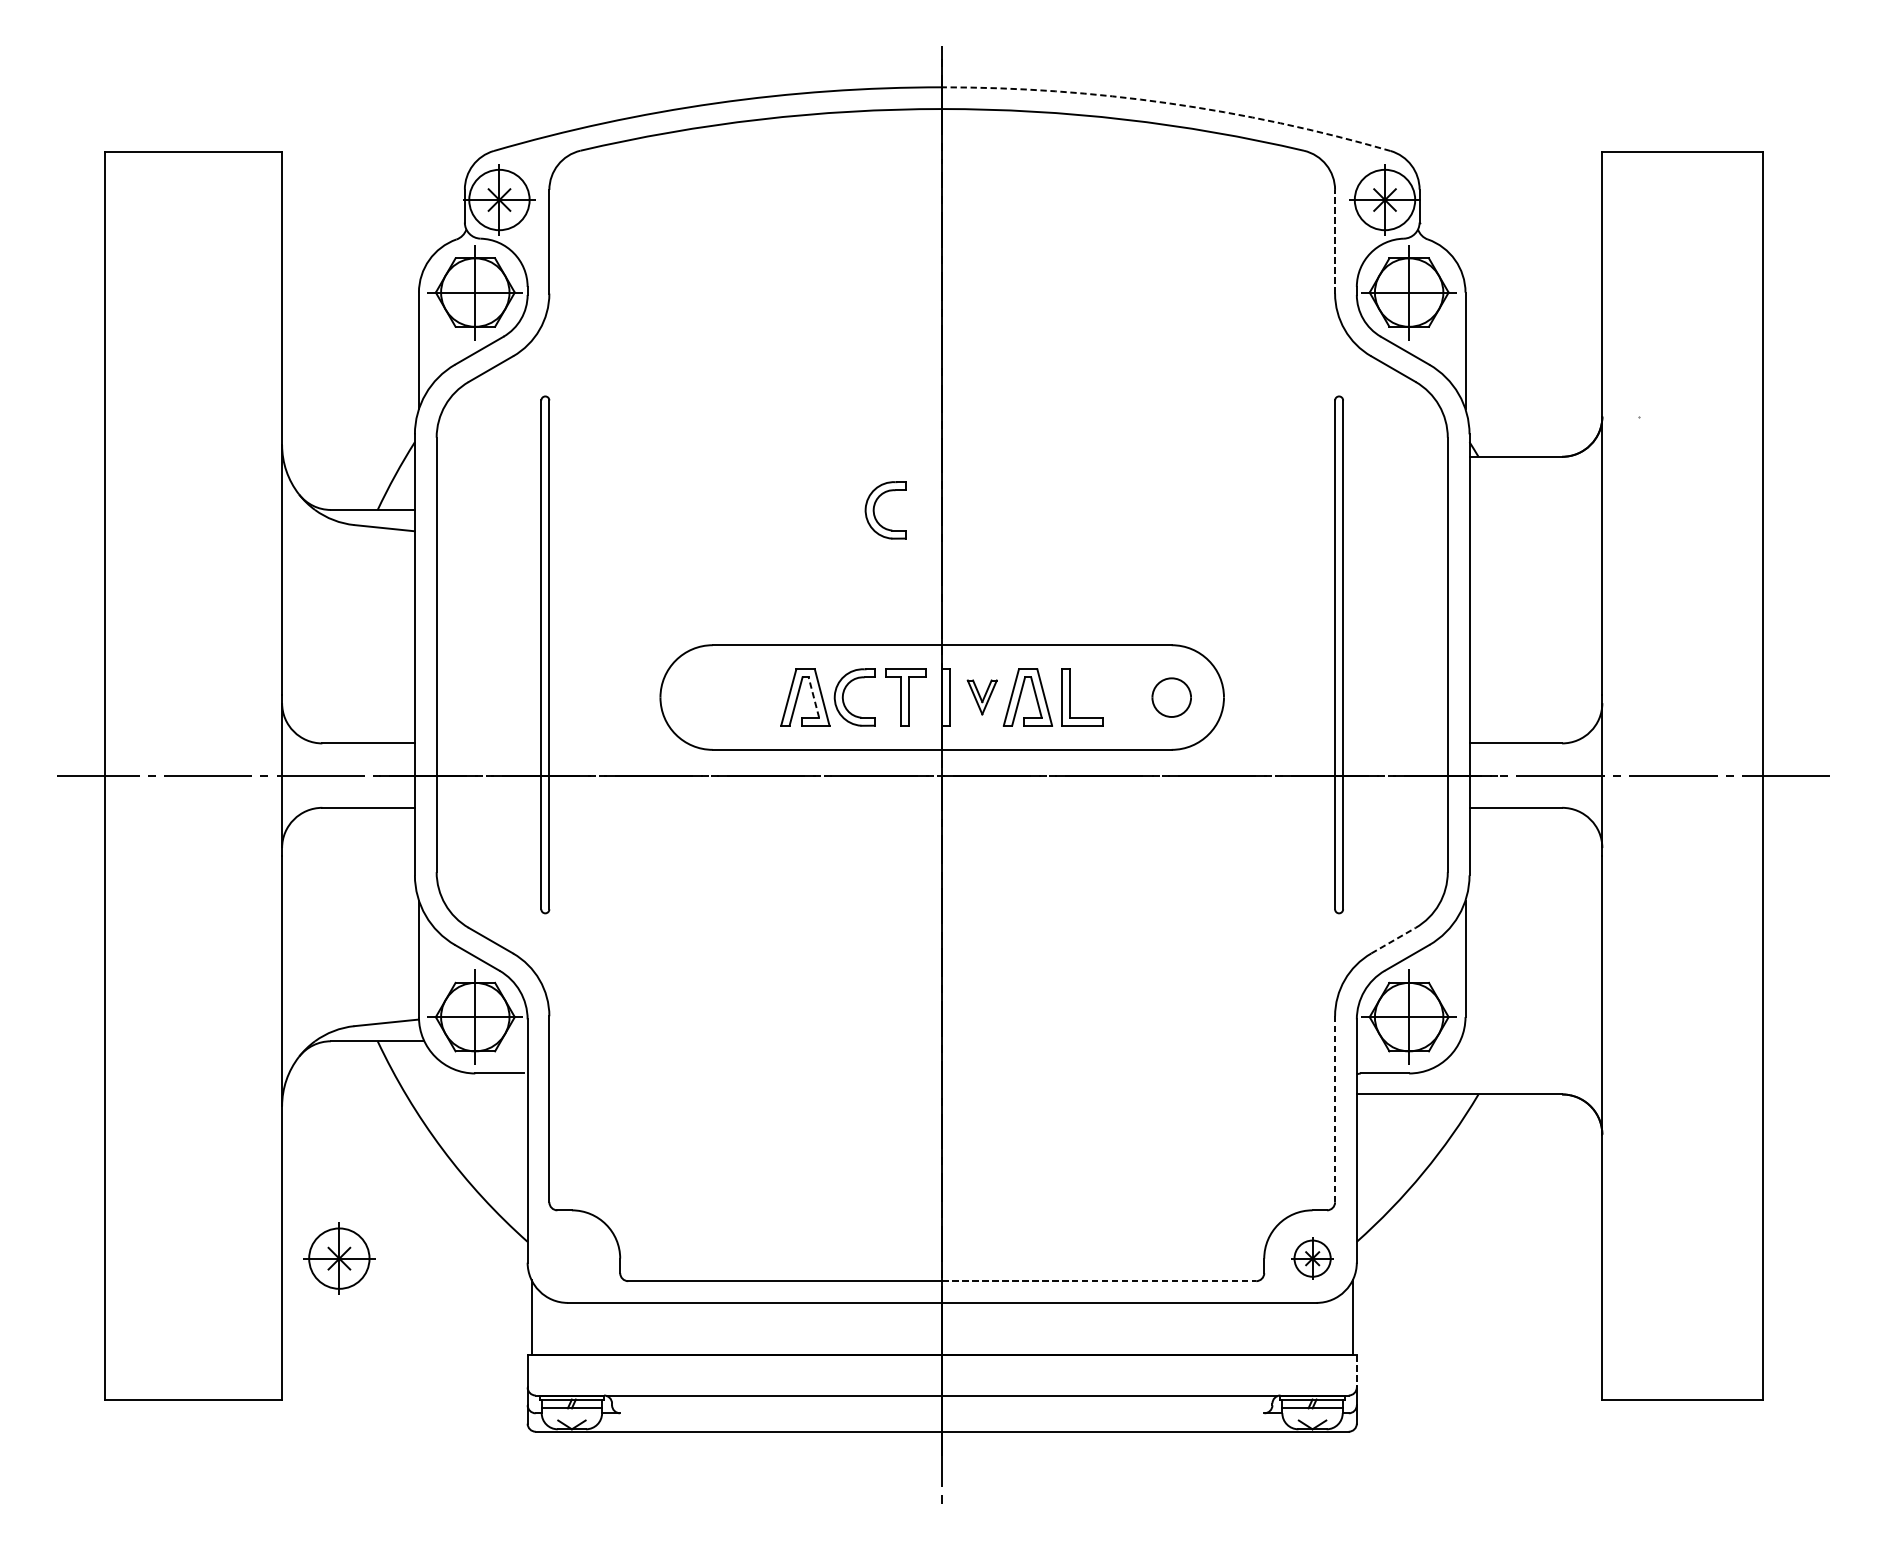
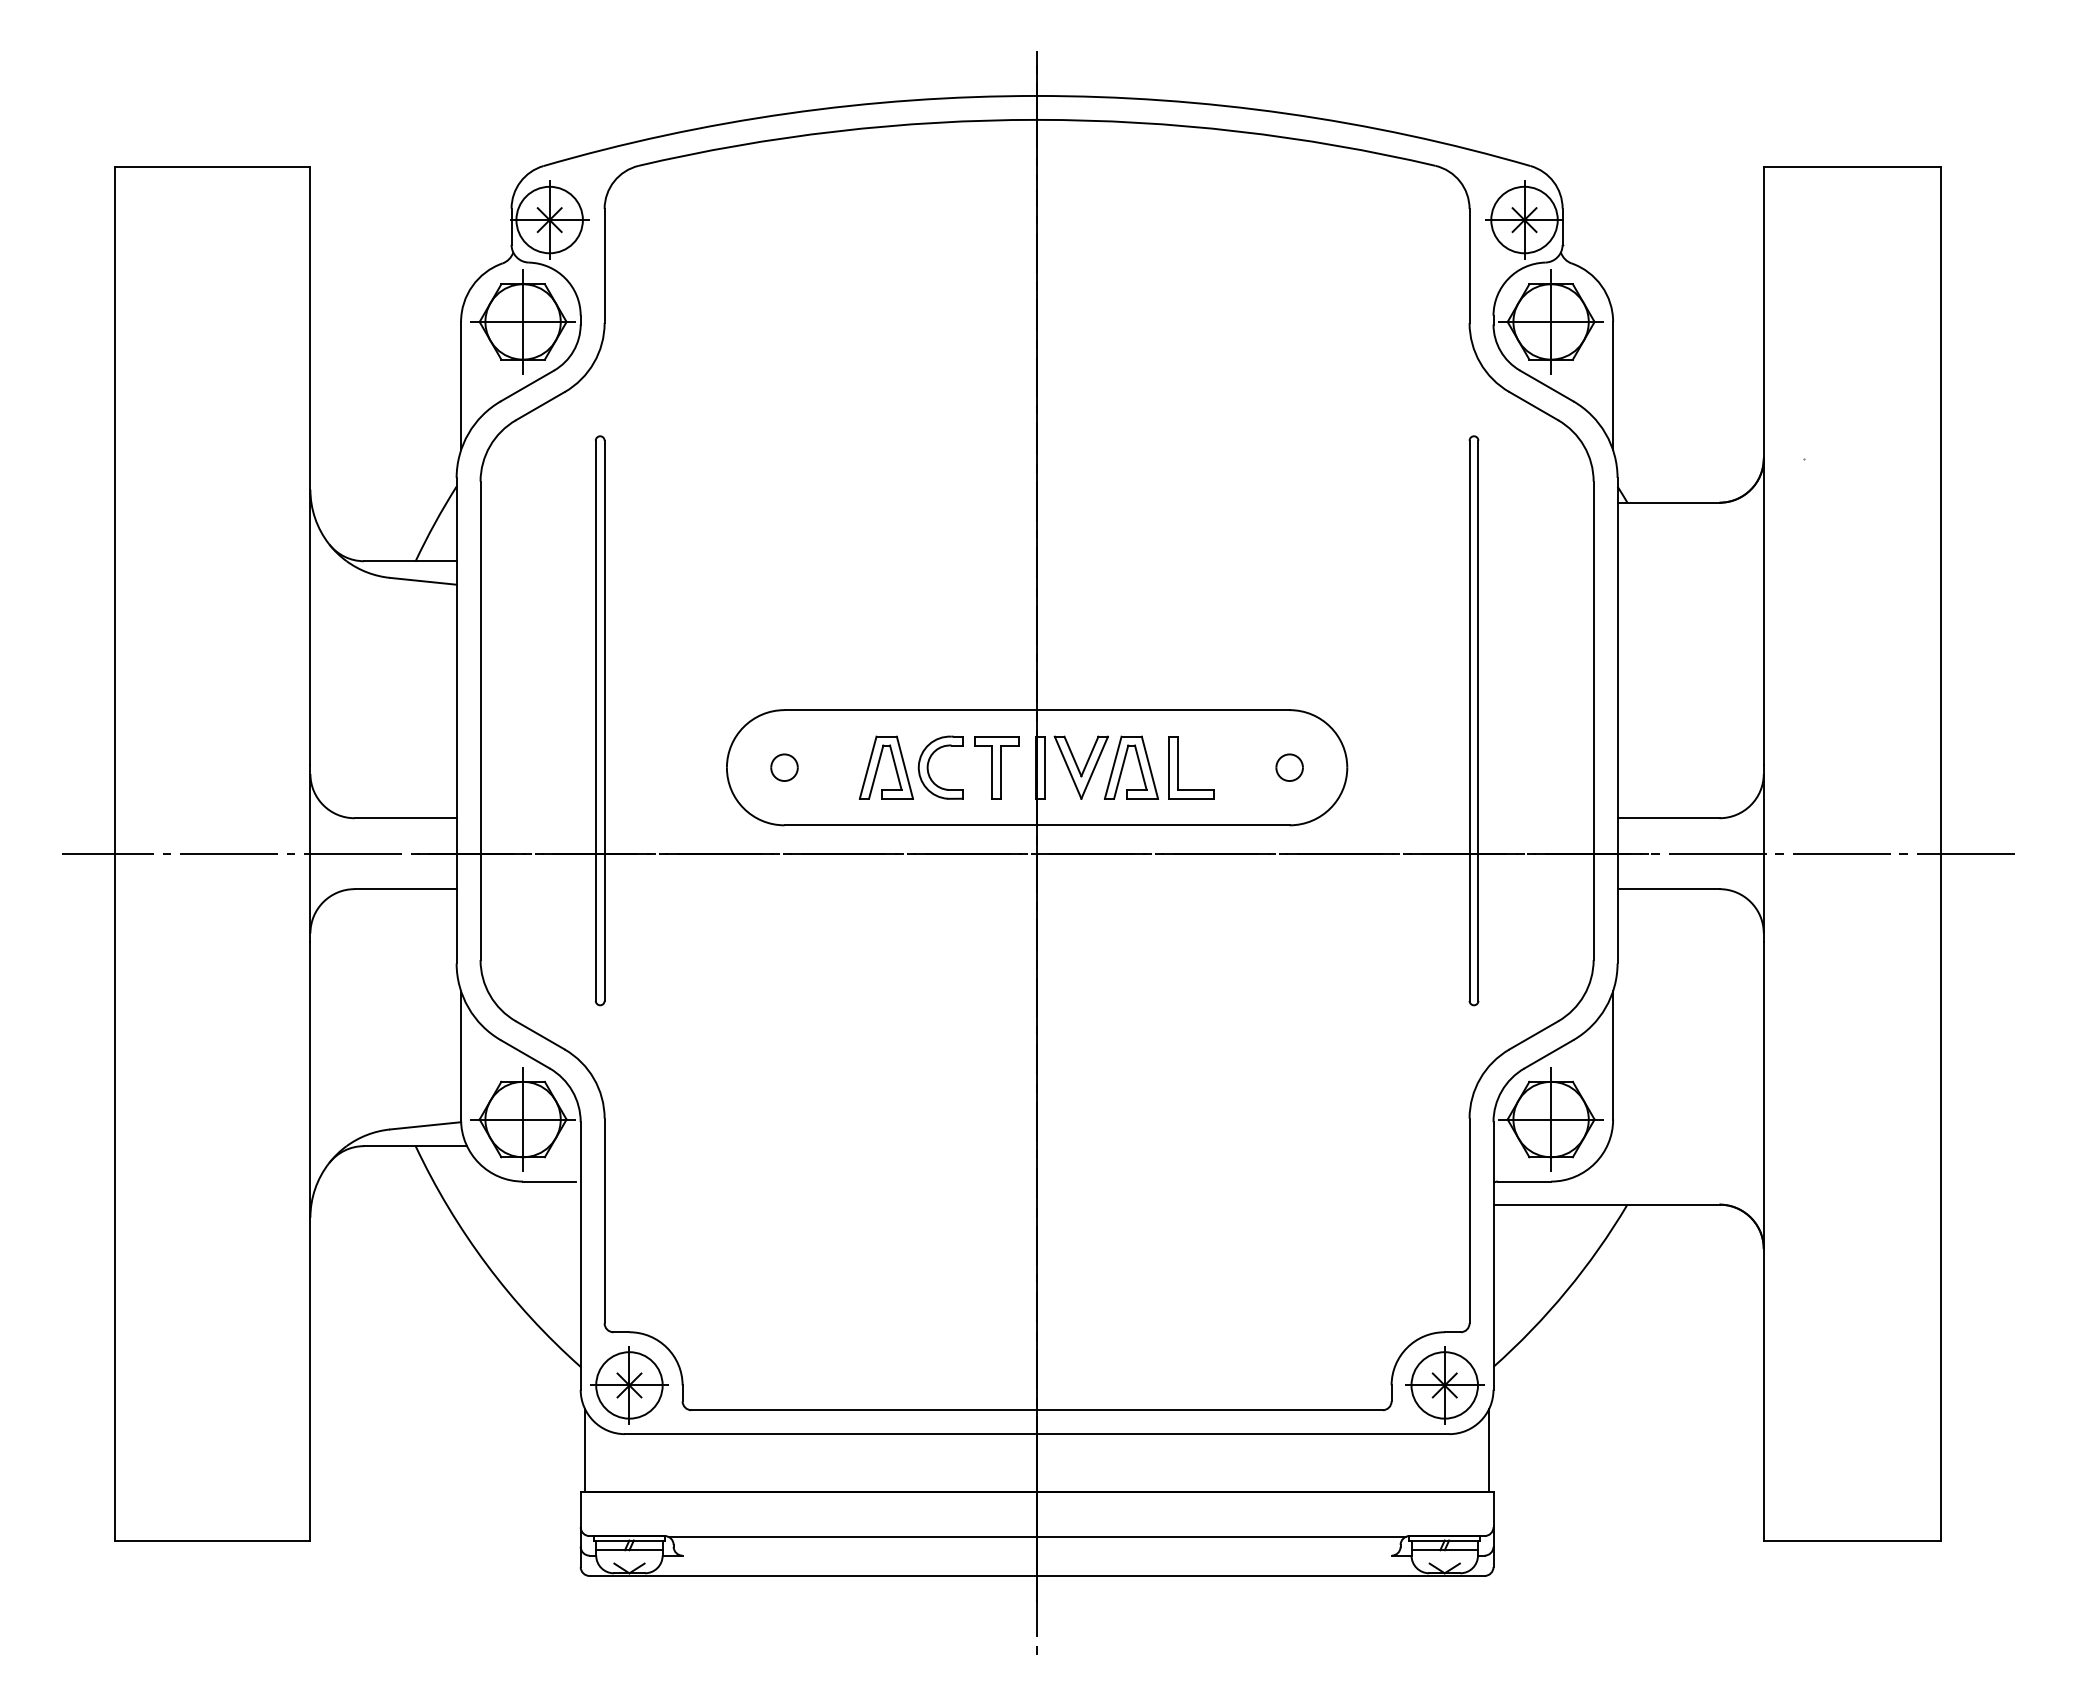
arc: (1168, 103) -> (1286, 113), dashed -> solid
line: (1335, 241) -> (1469, 265), dashed -> solid
part: (874, 510) -> (962, 561), removed
part: (712, 697) -> (784, 767), added
line: (813, 697) -> (895, 767), dashed -> solid
part: (981, 697) -> (1080, 767), size x1.67
part: (1171, 697) -> (1289, 767), size x0.62
line: (1394, 940) -> (1534, 1035), dashed -> solid
line: (1335, 1108) -> (1469, 1220), dashed -> solid
part: (339, 1258) -> (629, 1385), moved
part: (1312, 1258) -> (1444, 1385), size x1.67
line: (1098, 1281) -> (1209, 1410), dashed -> solid
line: (1356, 1371) -> (1493, 1509), dashed -> solid

